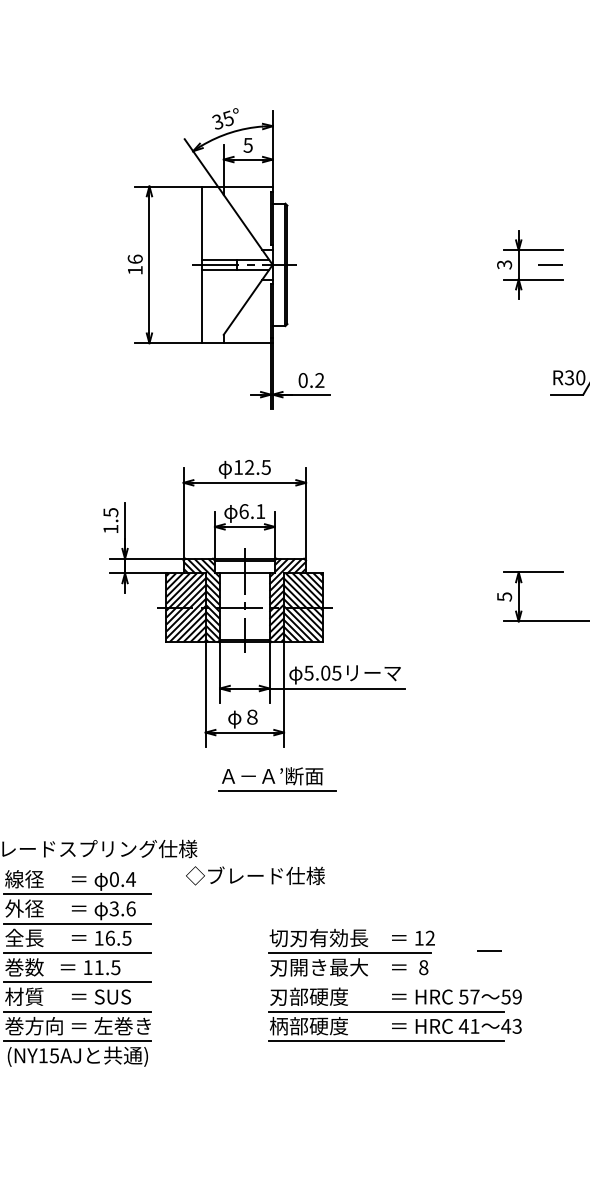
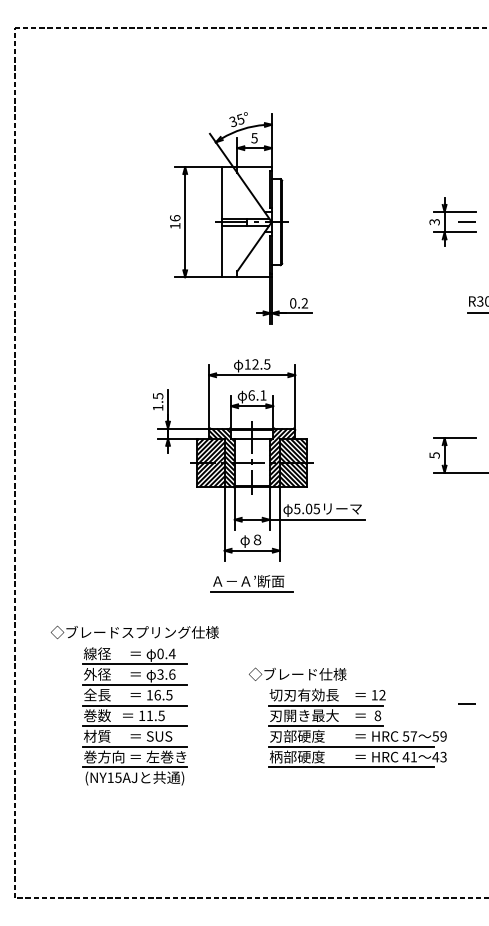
part: (276, 779) -> (251, 583), moved
text: (255, 874) -> (297, 673), moved
line: (488, 950) -> (466, 703), moved
line: (349, 982) -> (325, 726), added

